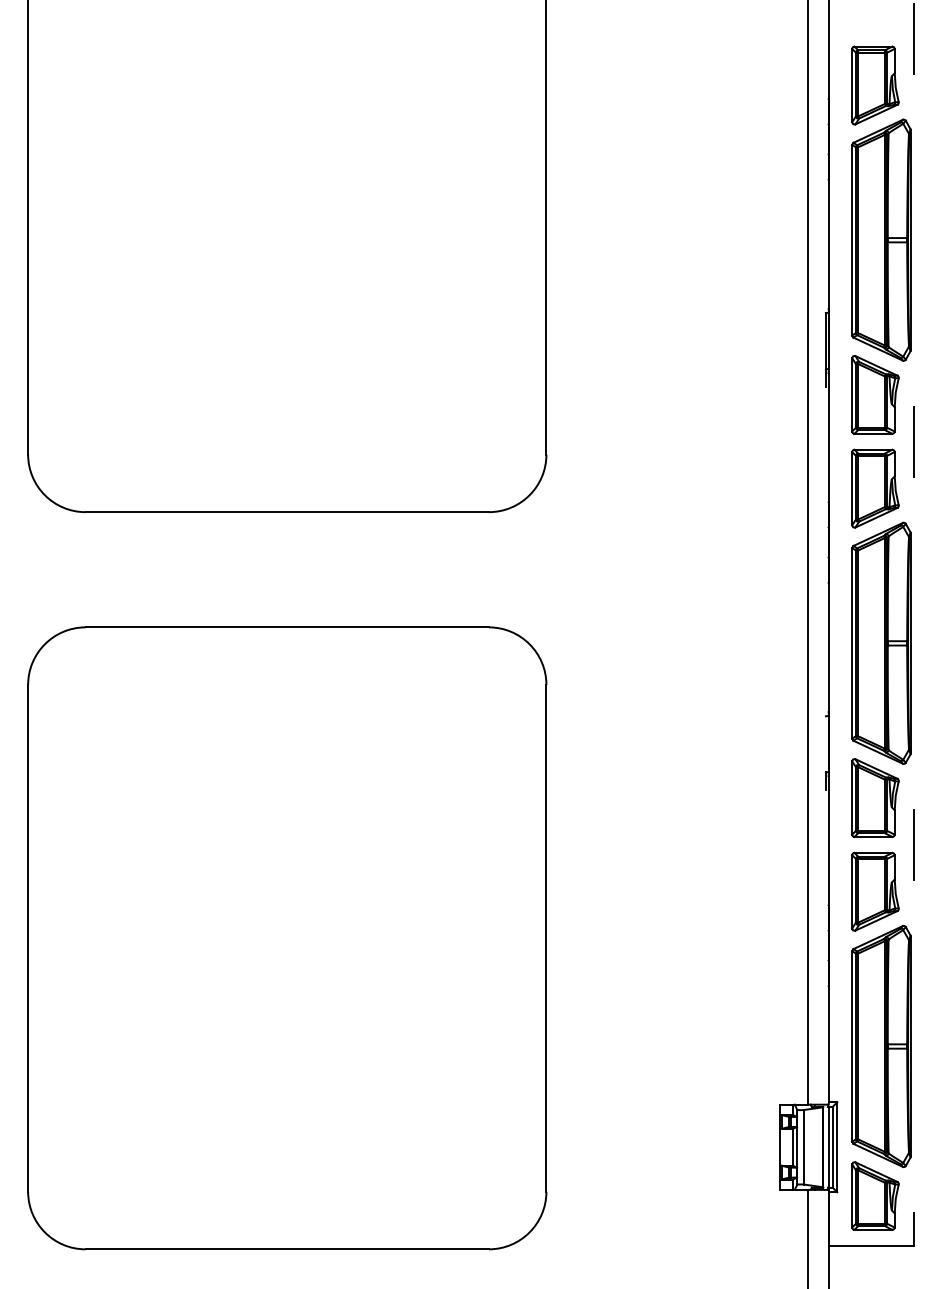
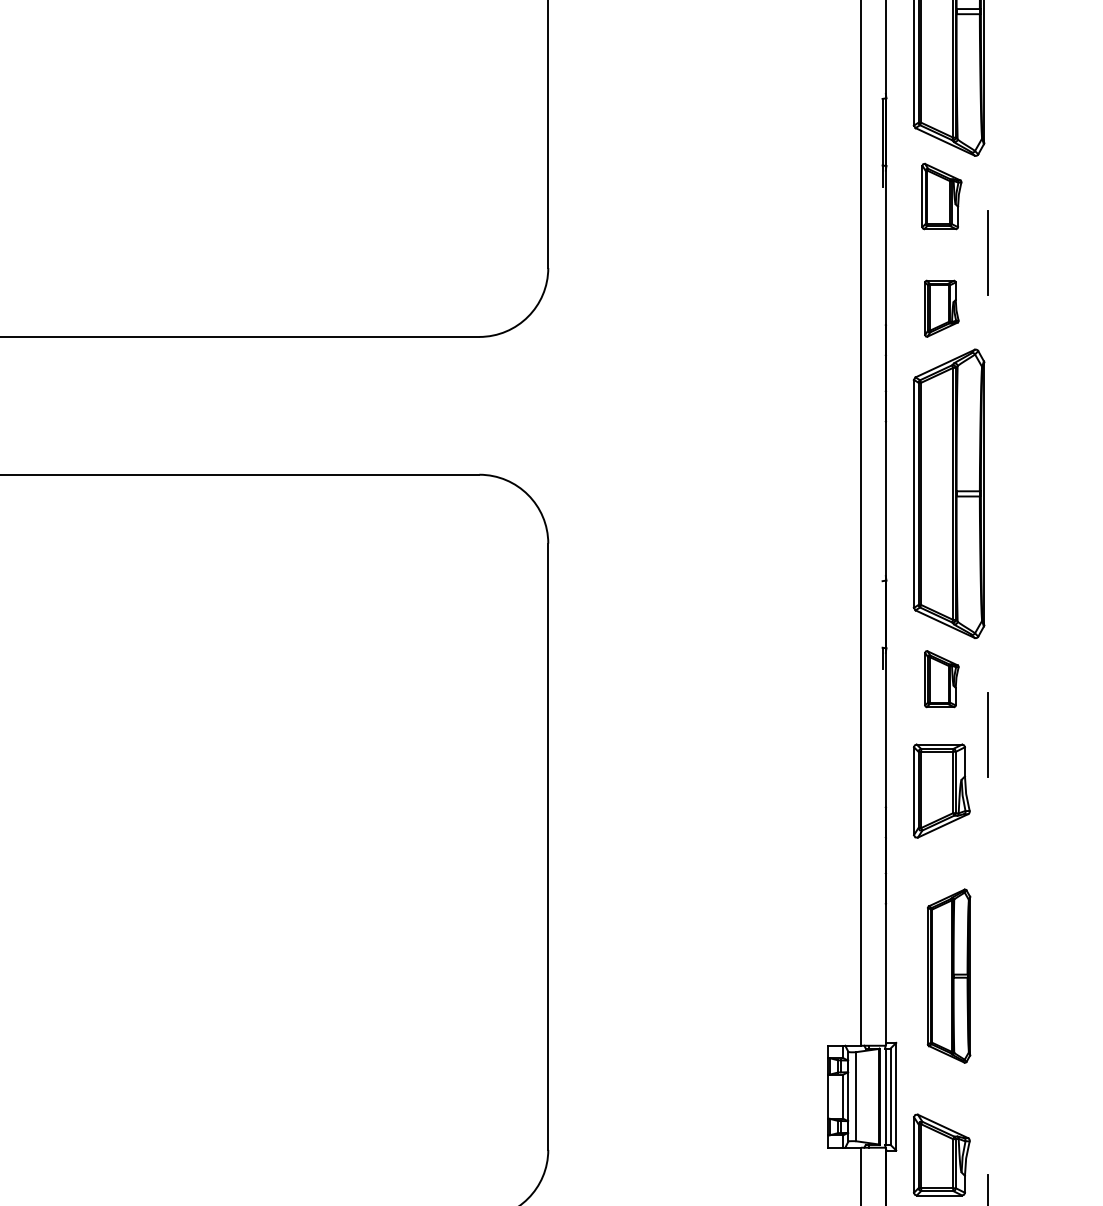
part: (875, 394) -> (941, 196), size x0.7
part: (875, 488) -> (941, 308), size x0.6
part: (875, 798) -> (941, 679), size x0.6
part: (881, 1046) -> (949, 976), size x0.6

